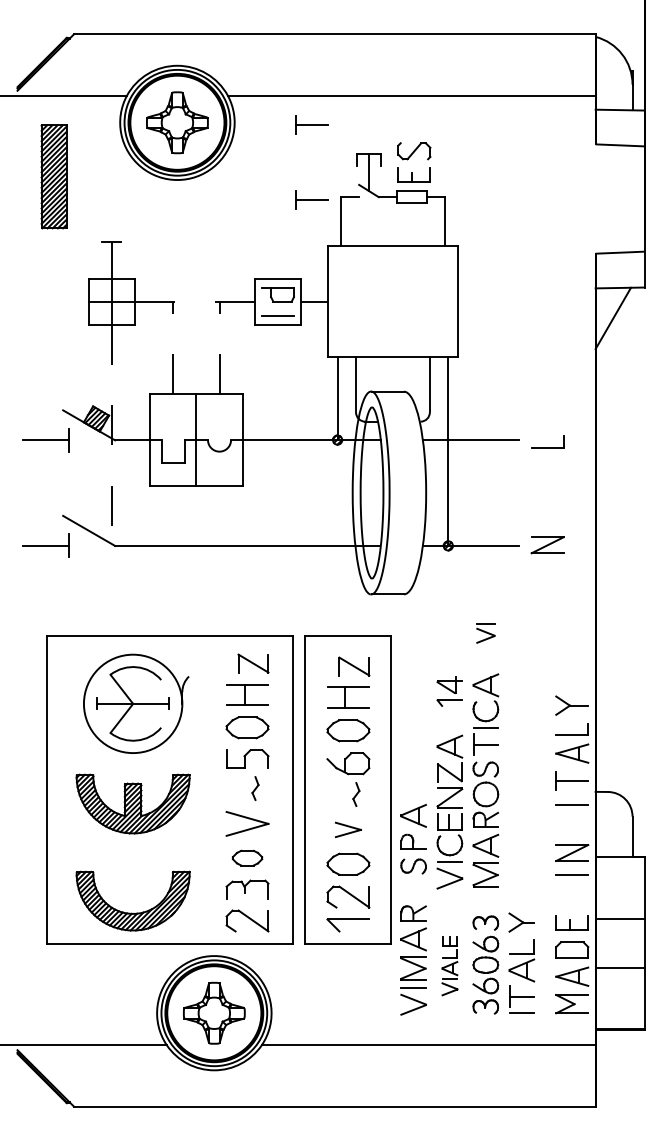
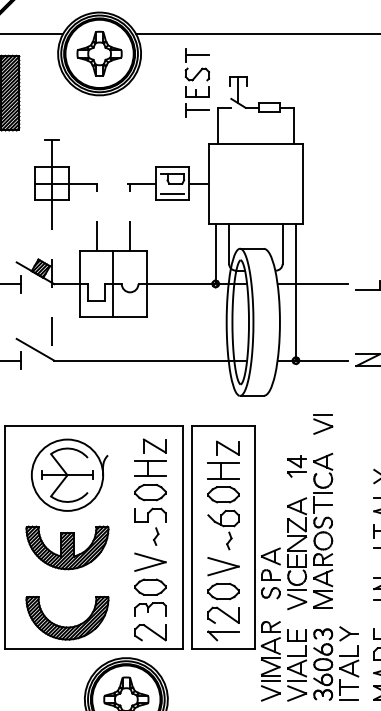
part: (410, 157) -> (194, 79), moved
part: (485, 633) -> (322, 424), size x1.43
part: (348, 829) -> (223, 566), size x1.67
part: (247, 857) -> (150, 586), size x1.43
part: (449, 965) -> (296, 664), size x1.67

